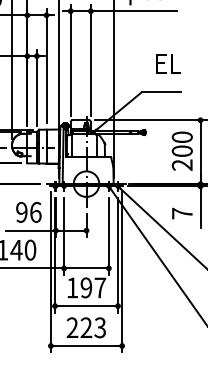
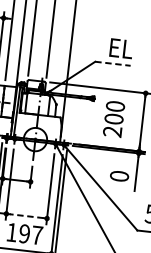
text: (168, 63) -> (121, 48), moved
line: (161, 92) -> (113, 64), solid -> dashed
text: (181, 150) -> (113, 118), moved
text: (181, 213) -> (118, 176), 7 -> 0
line: (86, 268) -> (26, 216), solid -> dashed

